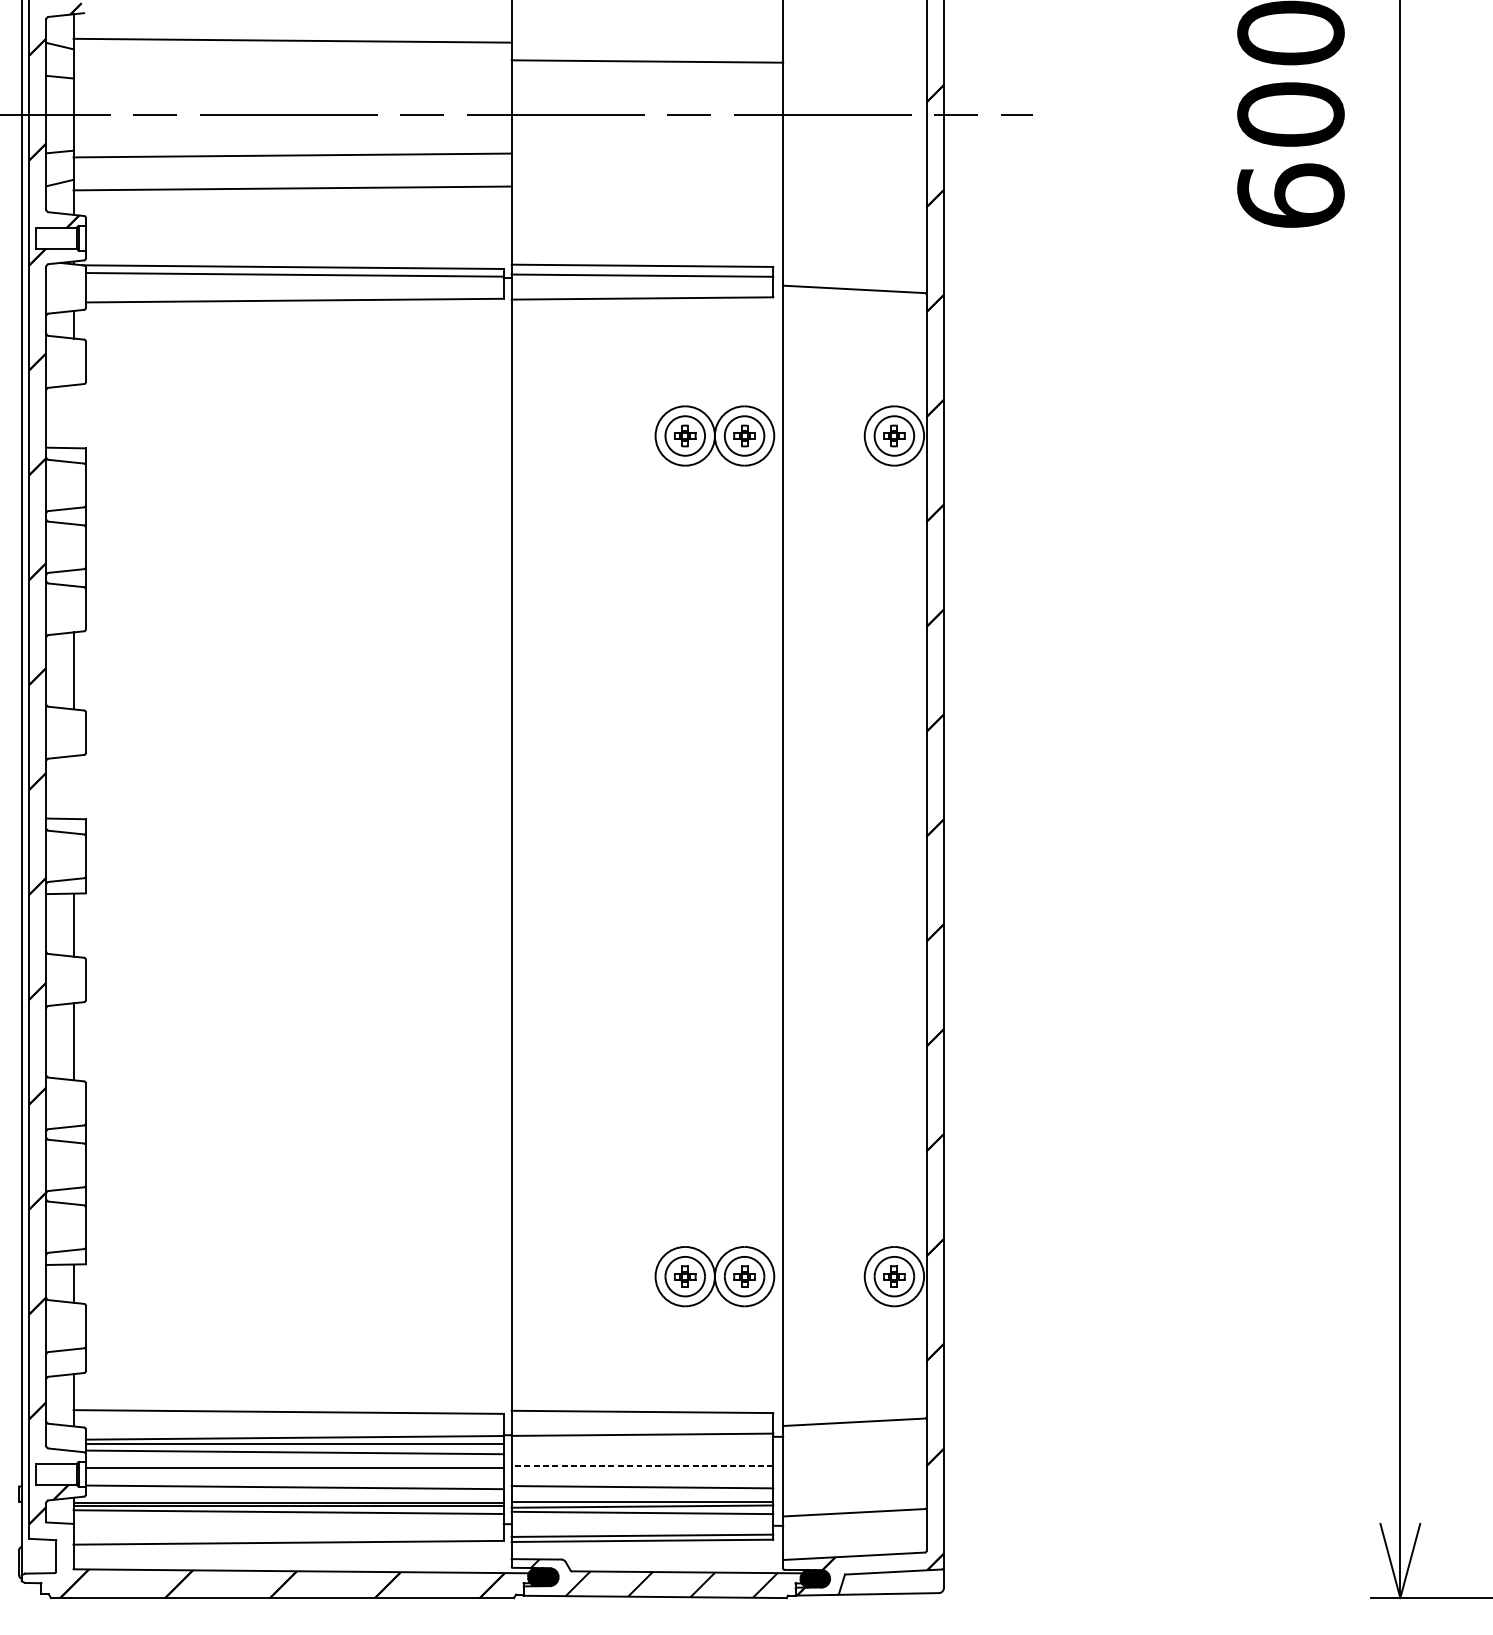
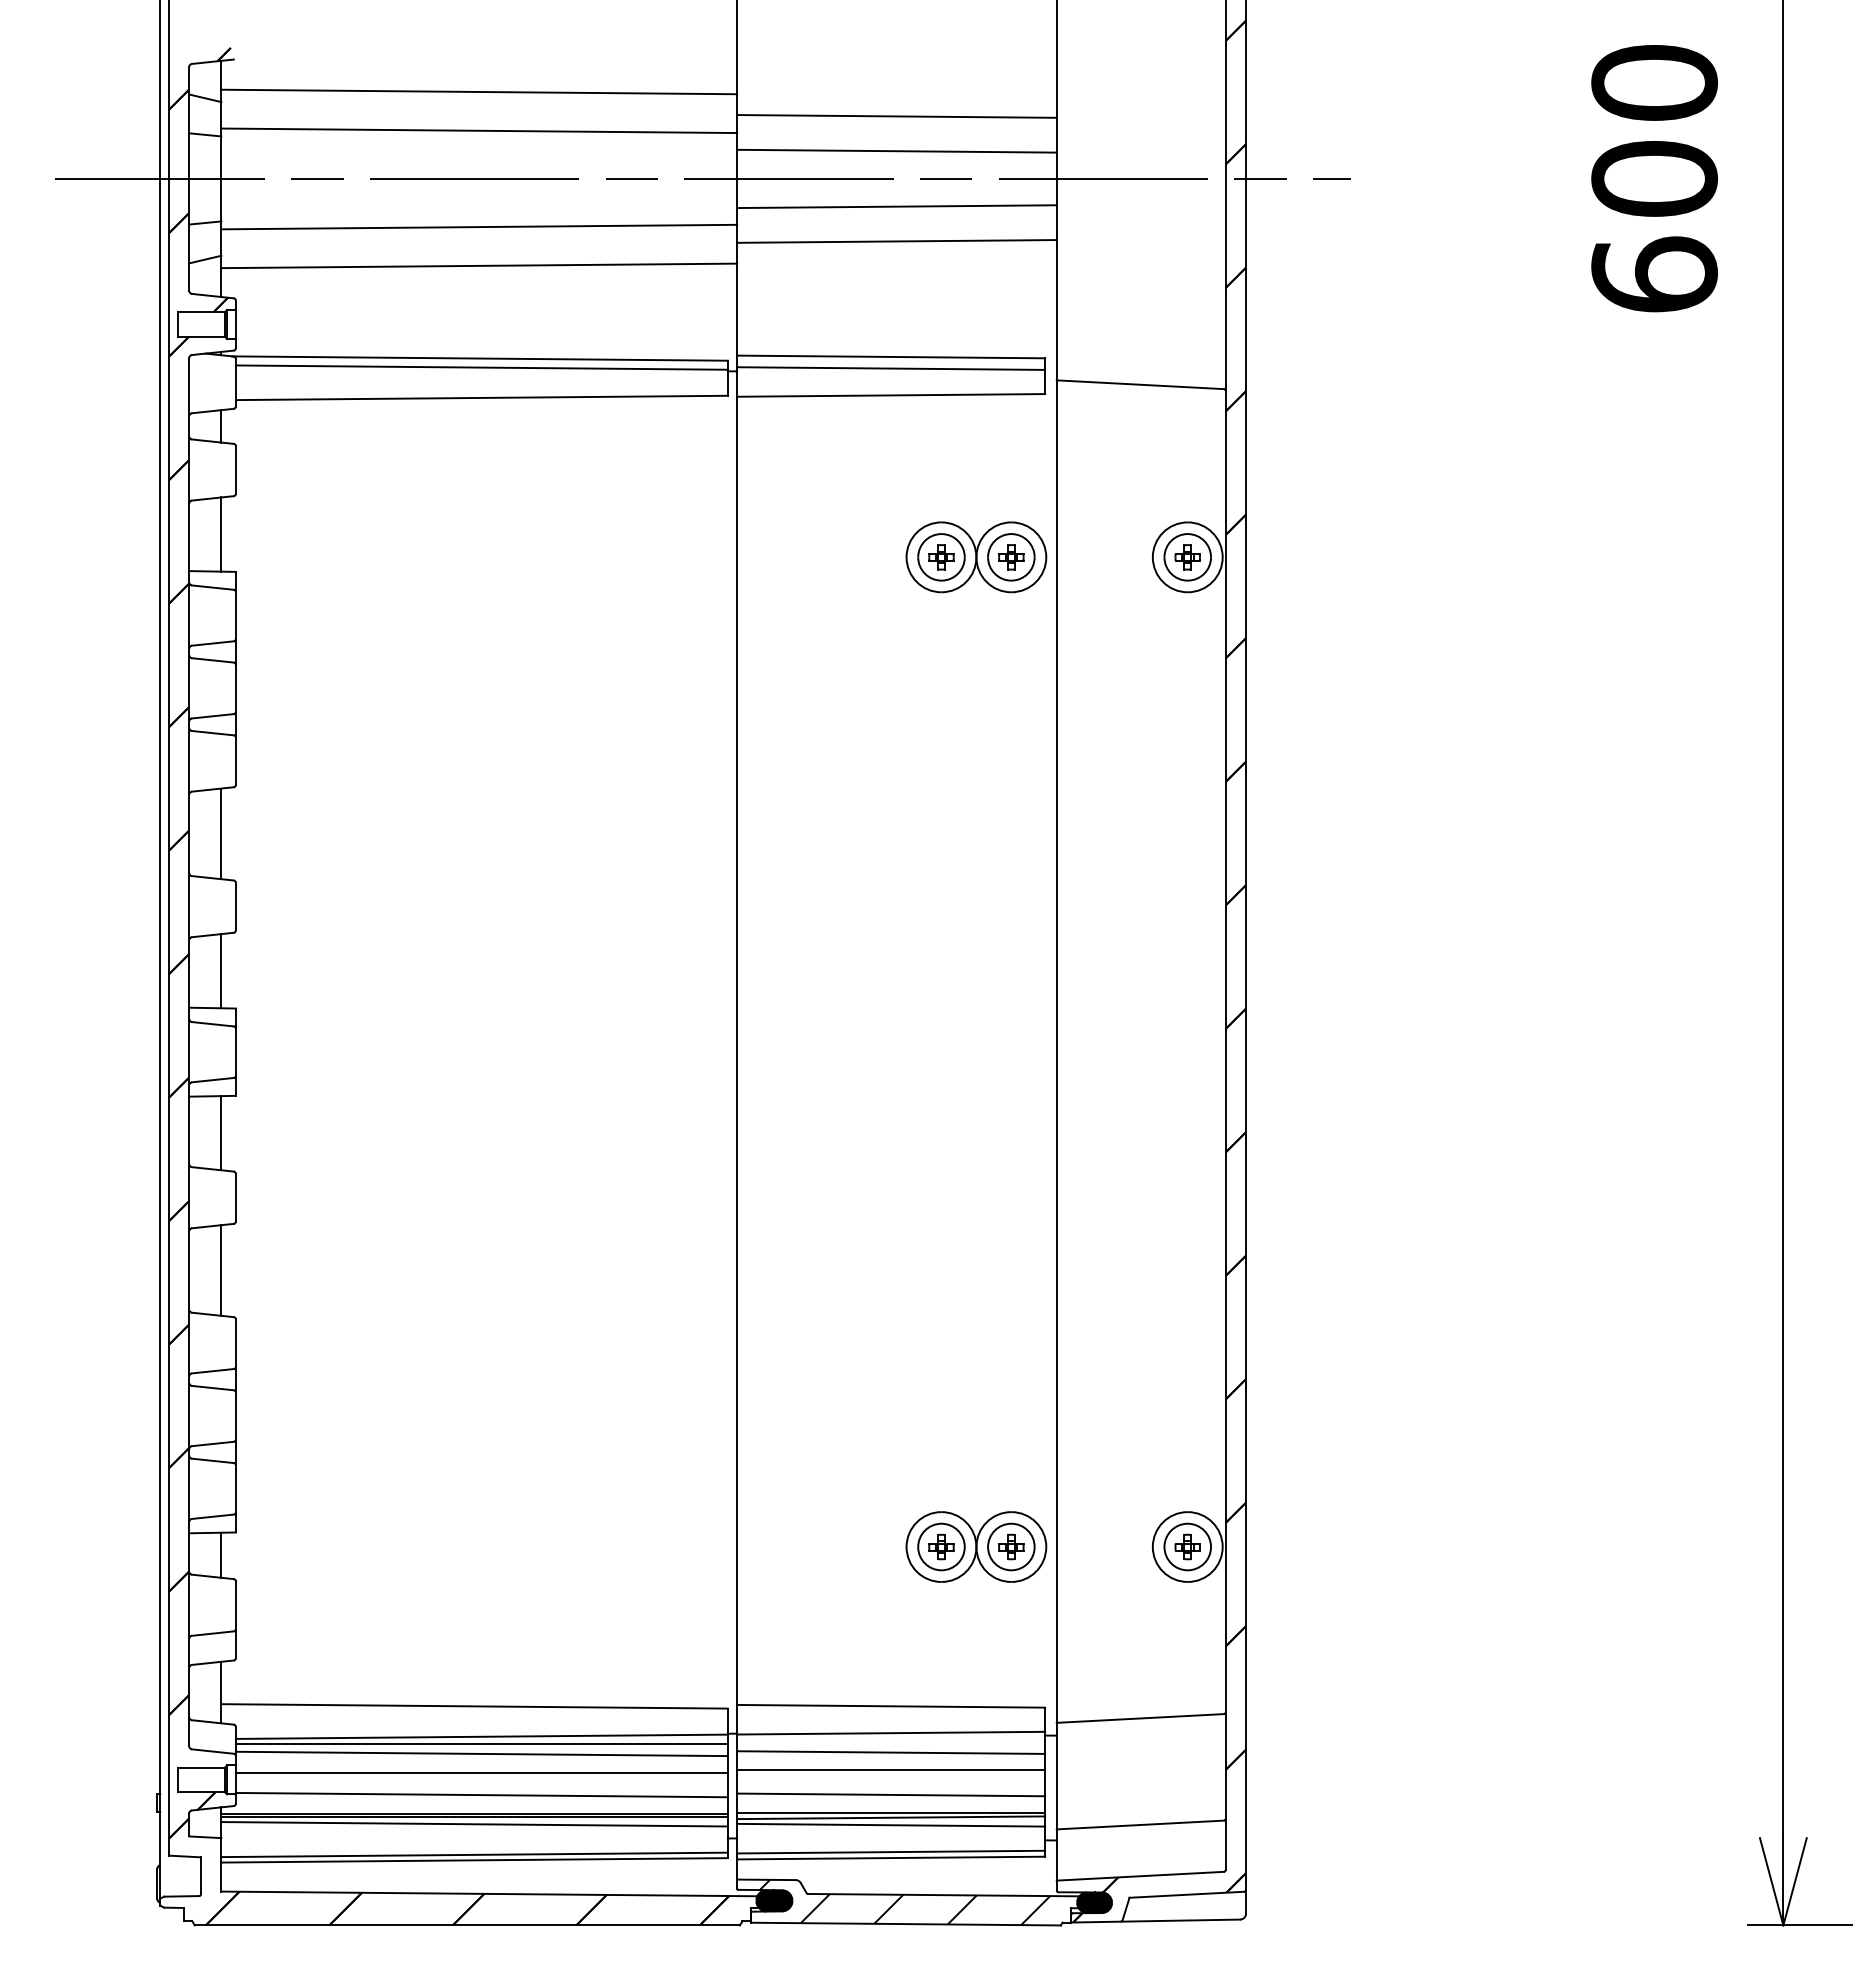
line: (292, 73) -> (479, 130), added
line: (647, 90) -> (896, 150), added
line: (647, 138) -> (896, 206), added
line: (647, 167) -> (896, 241), added
line: (73, 416) -> (221, 534), added
line: (73, 787) -> (221, 971), added
line: (642, 1451) -> (891, 1752), added
line: (642, 1466) -> (891, 1770), dashed -> solid
line: (288, 1537) -> (474, 1854), added

